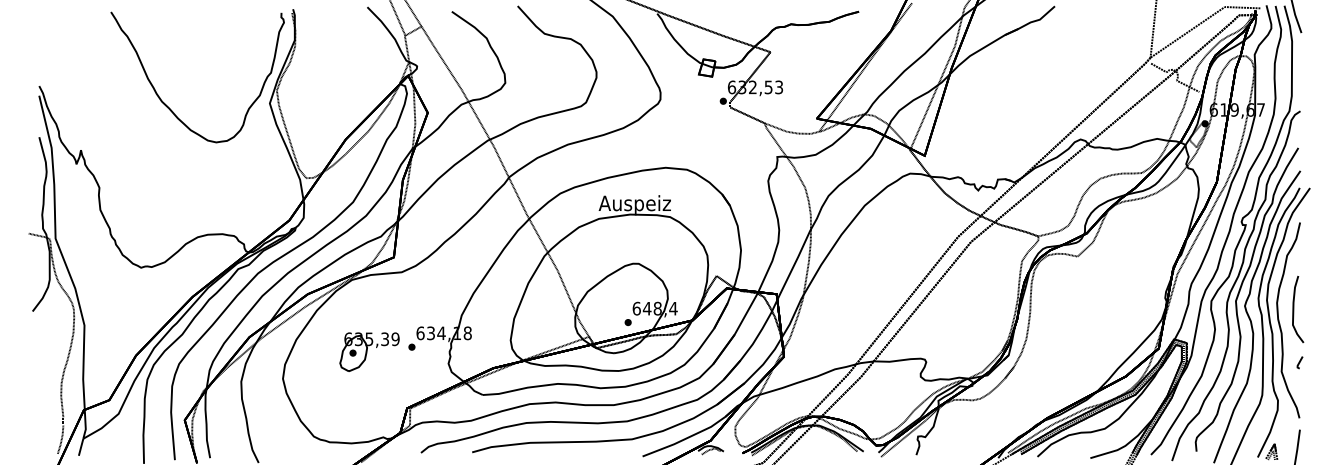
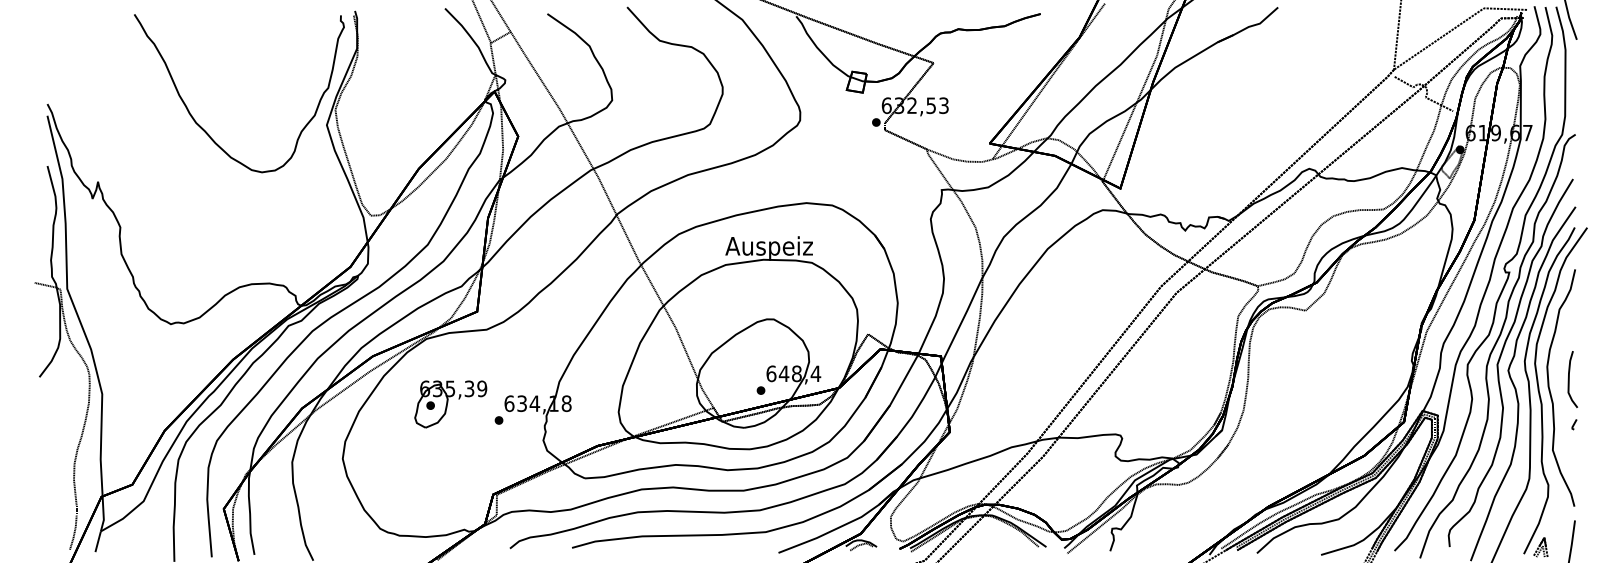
part: (1297, 322) -> (1572, 390), size x0.7
part: (369, 352) -> (450, 404), moved

